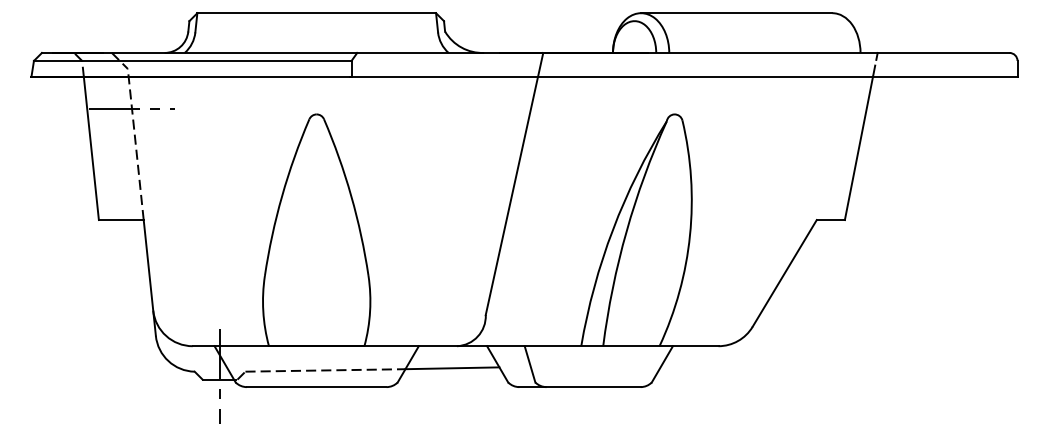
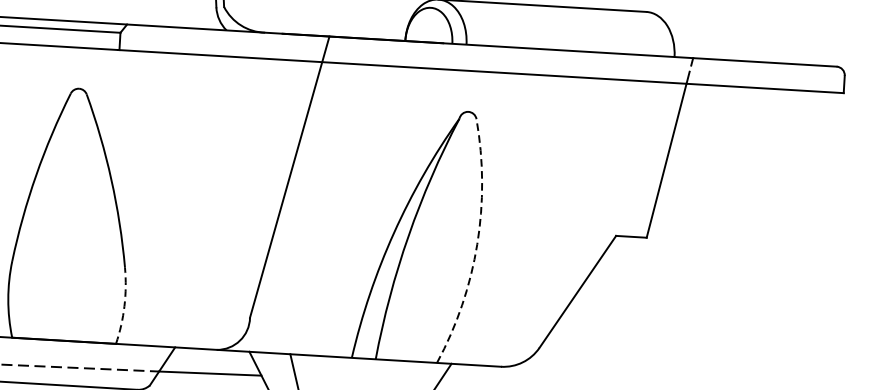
arc: (690, 235) -> (477, 244), solid -> dashed
arc: (370, 311) -> (124, 306), solid -> dashed

